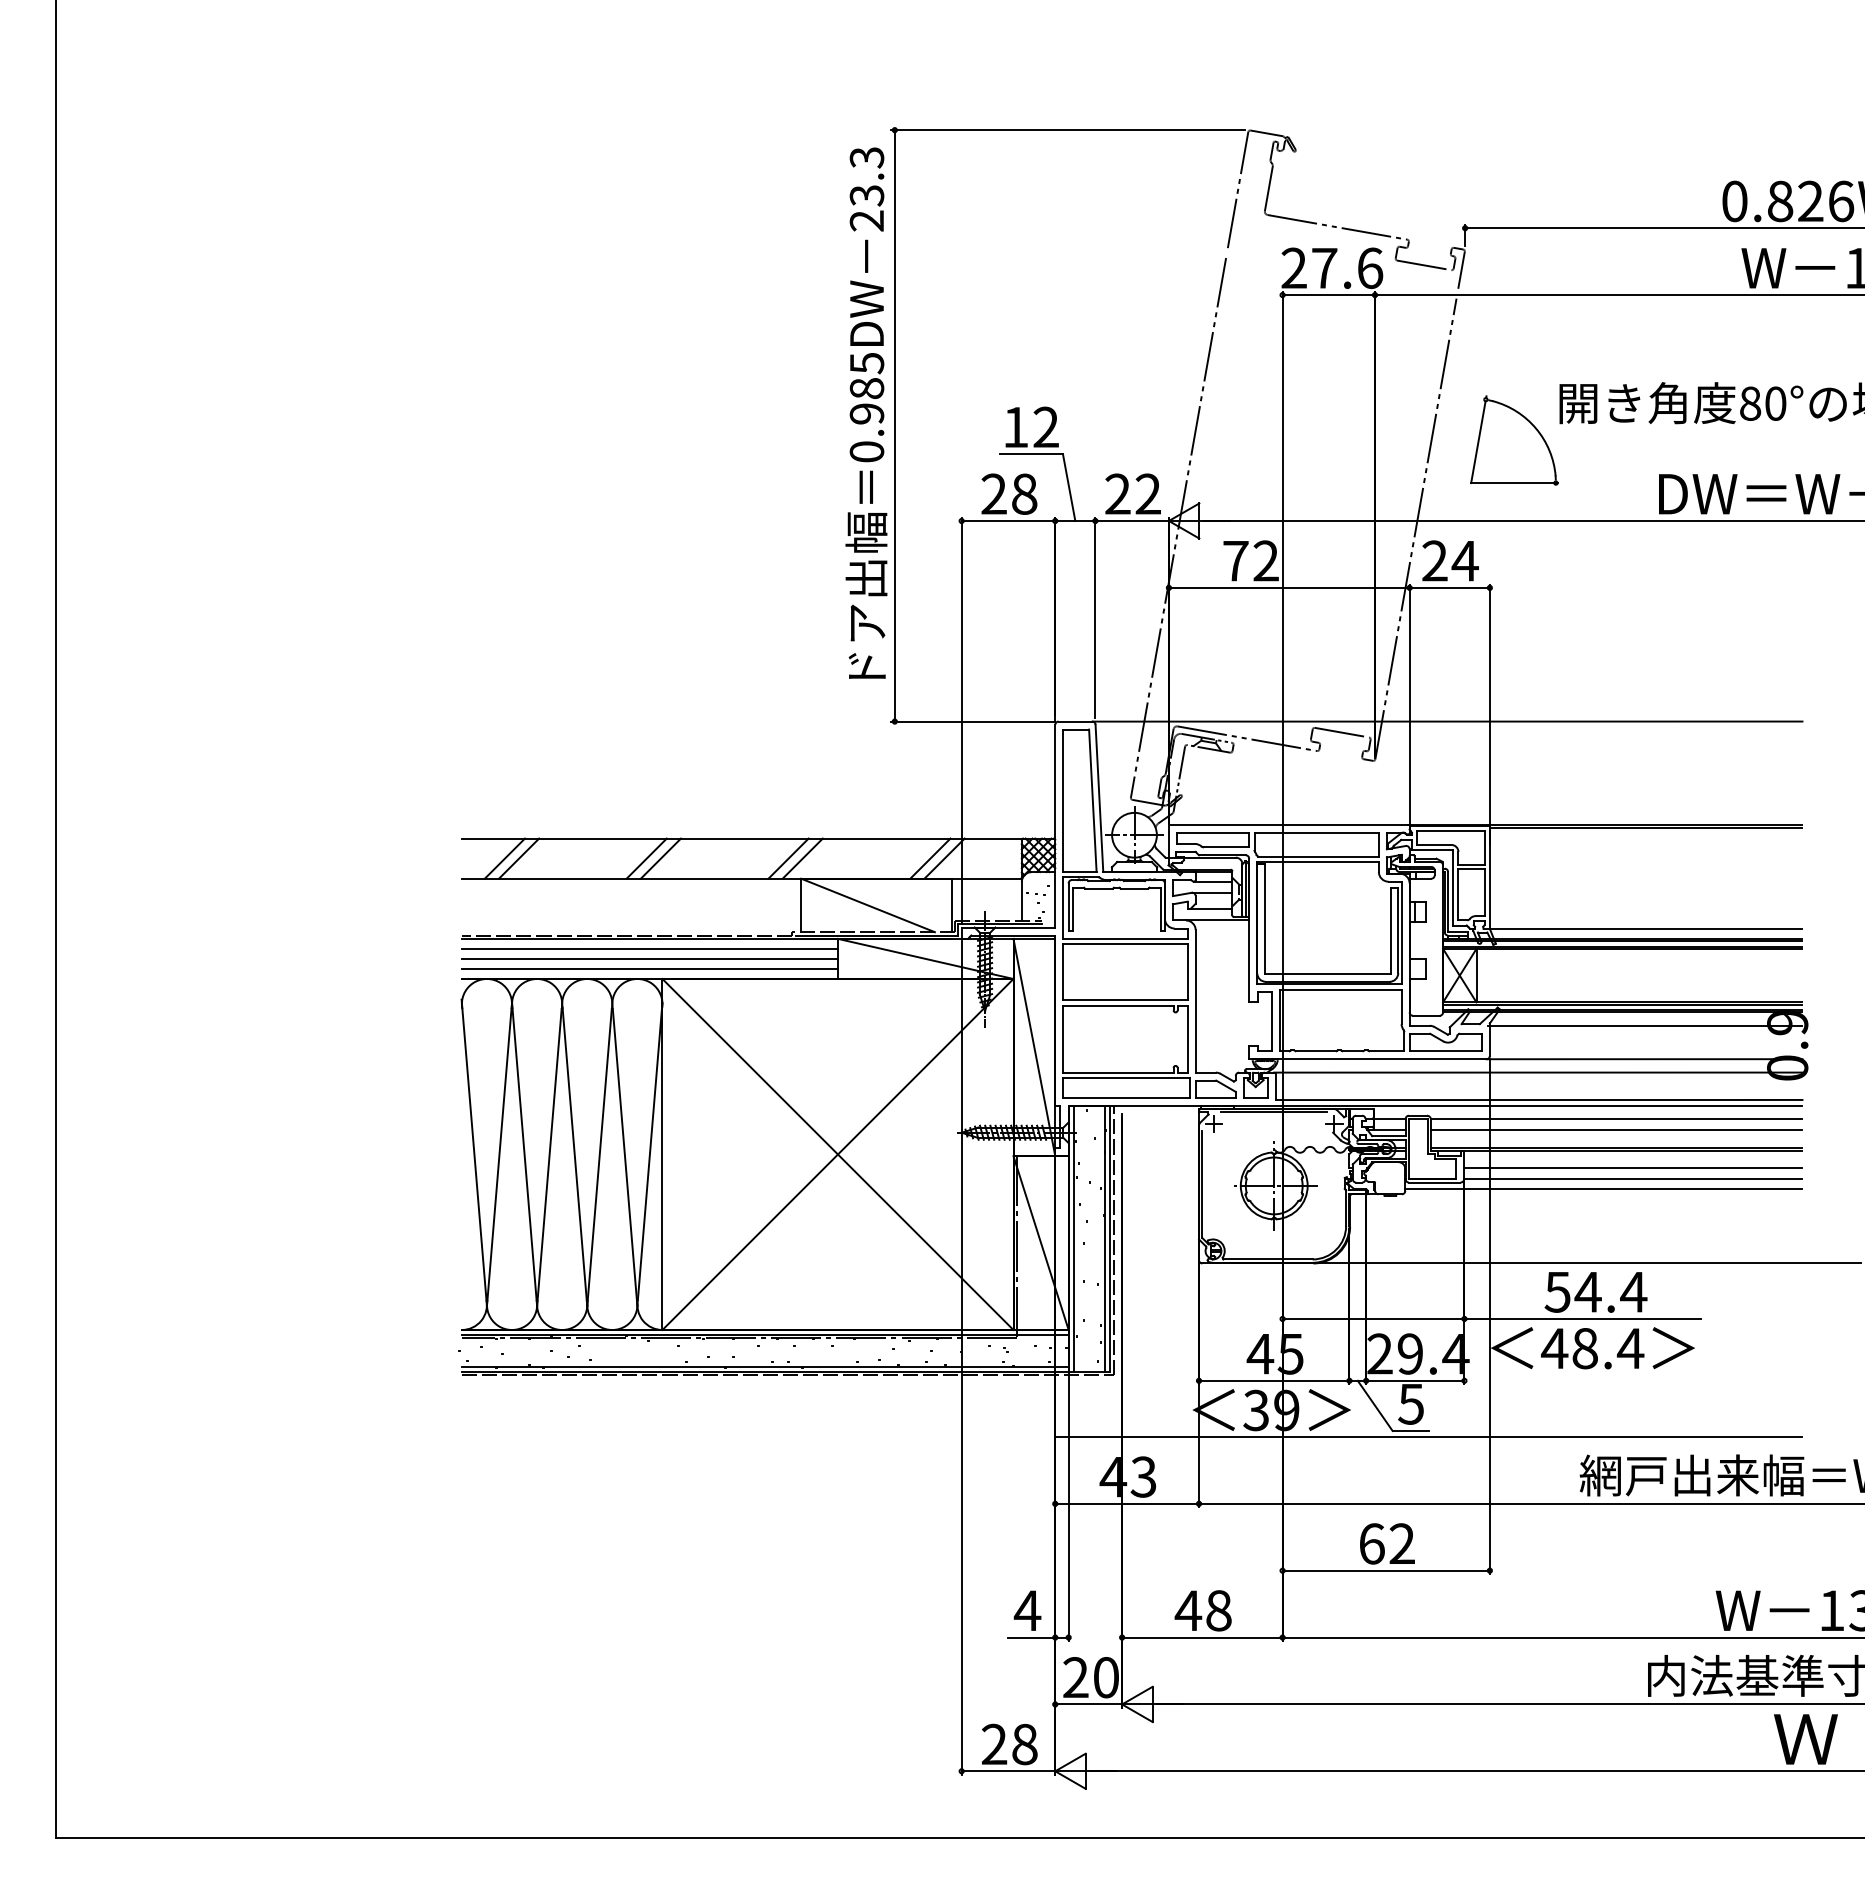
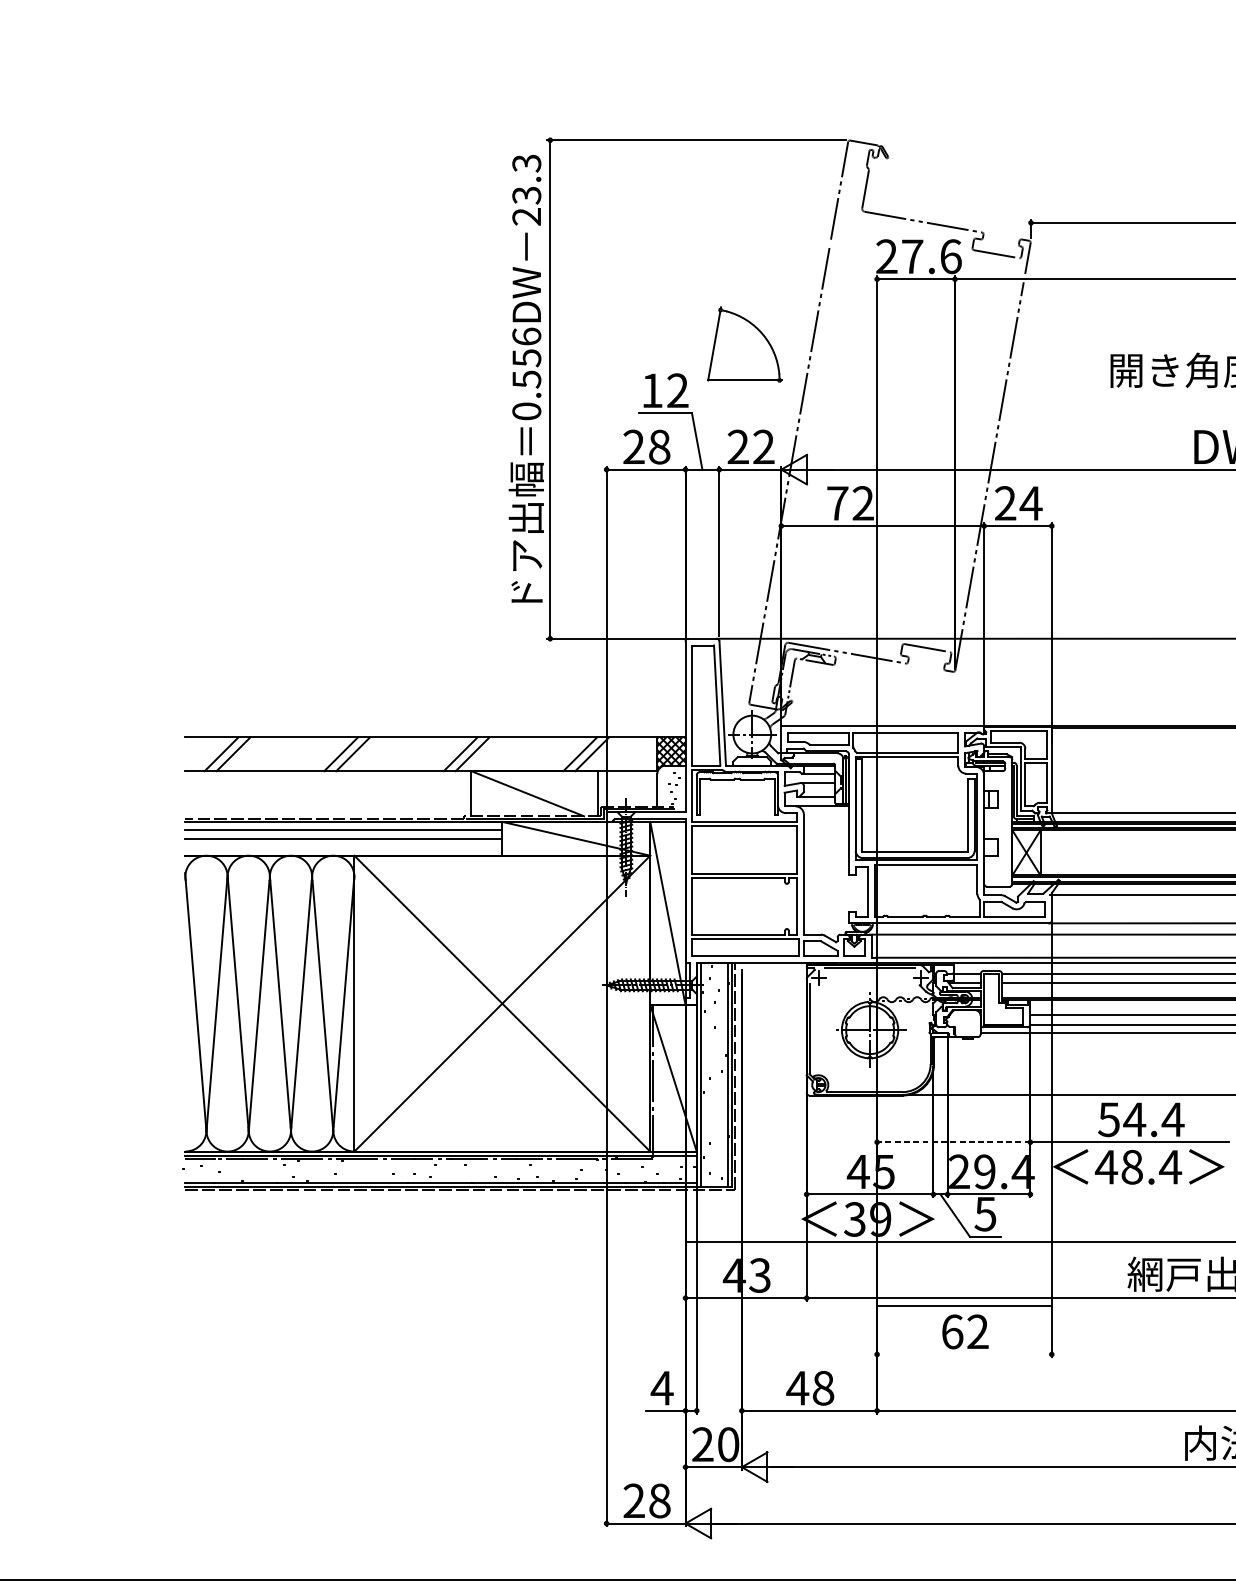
text: (866, 388) -> (526, 357), 0.985DW -> 0.556DW
part: (1514, 440) -> (744, 344), moved
line: (649, 968) -> (343, 846), removed
line: (1373, 1318) -> (953, 1141), solid -> dashed
line: (1385, 1570) -> (963, 1305), moved

